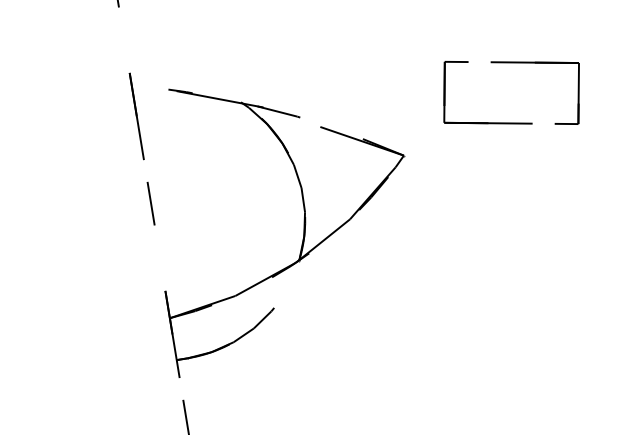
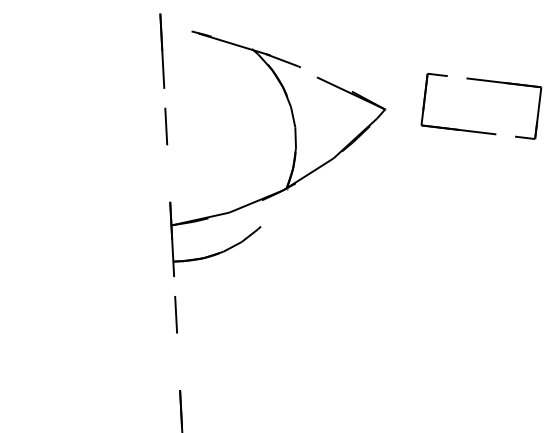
part: (508, 63) -> (481, 81), moved

